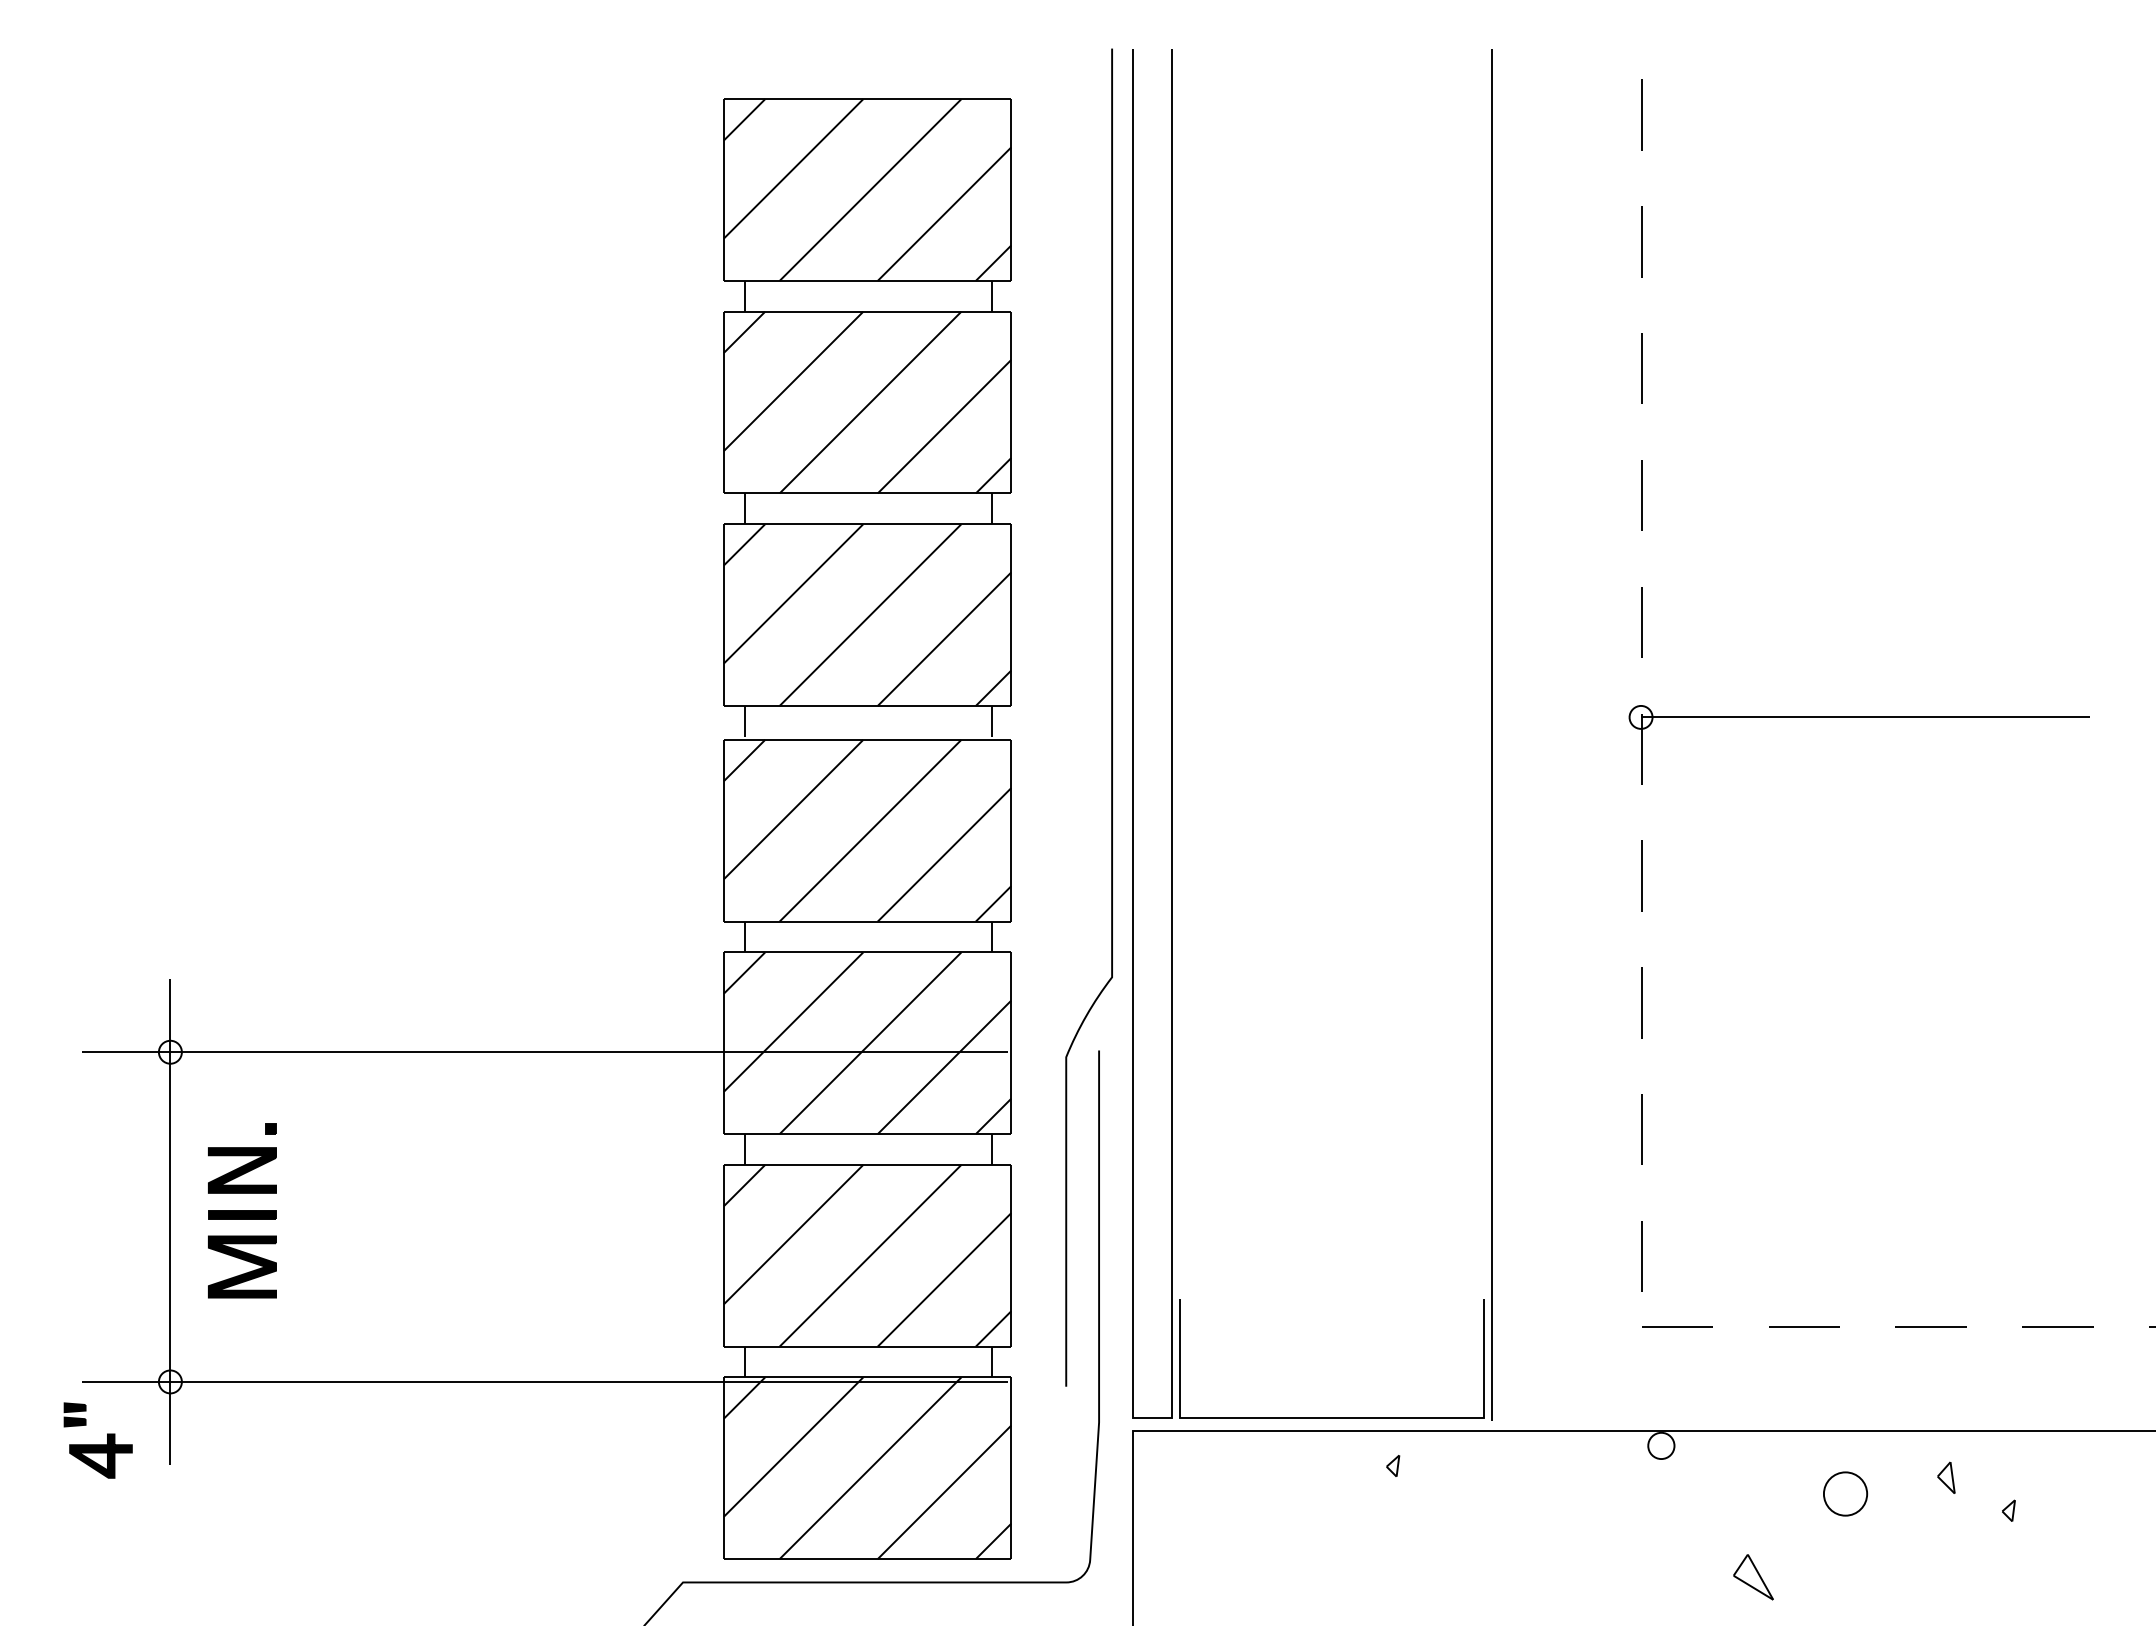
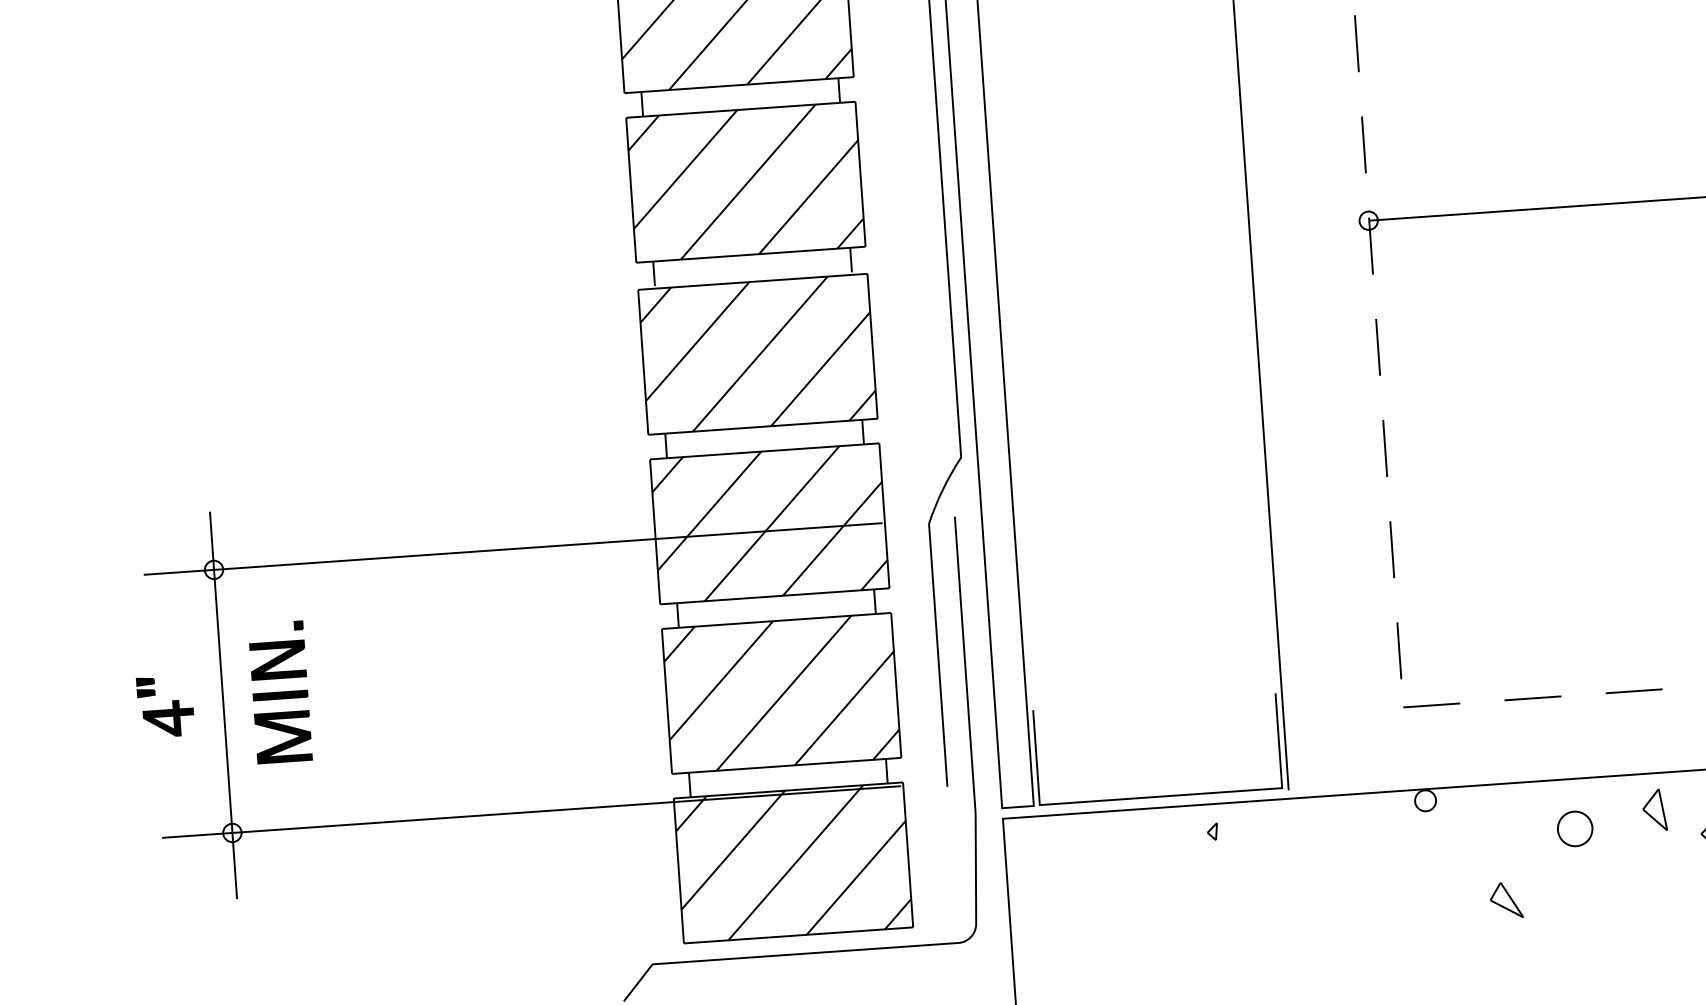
part: (97, 1440) -> (165, 706), moved
part: (1946, 1477) -> (1654, 810), size x1.67

